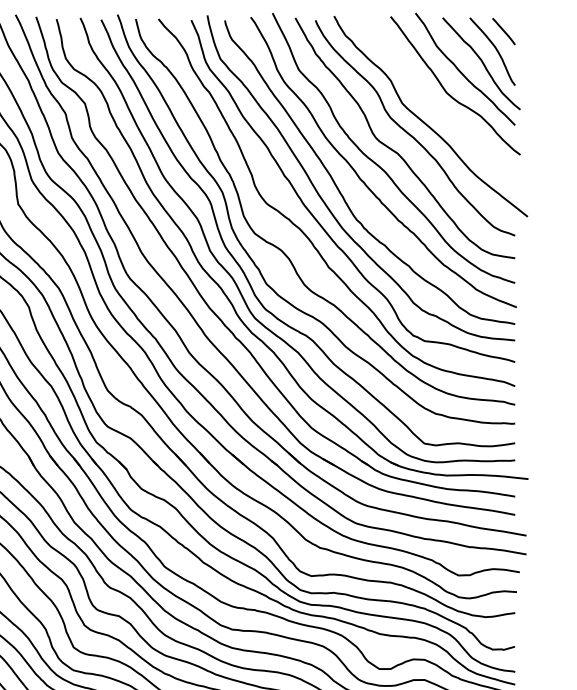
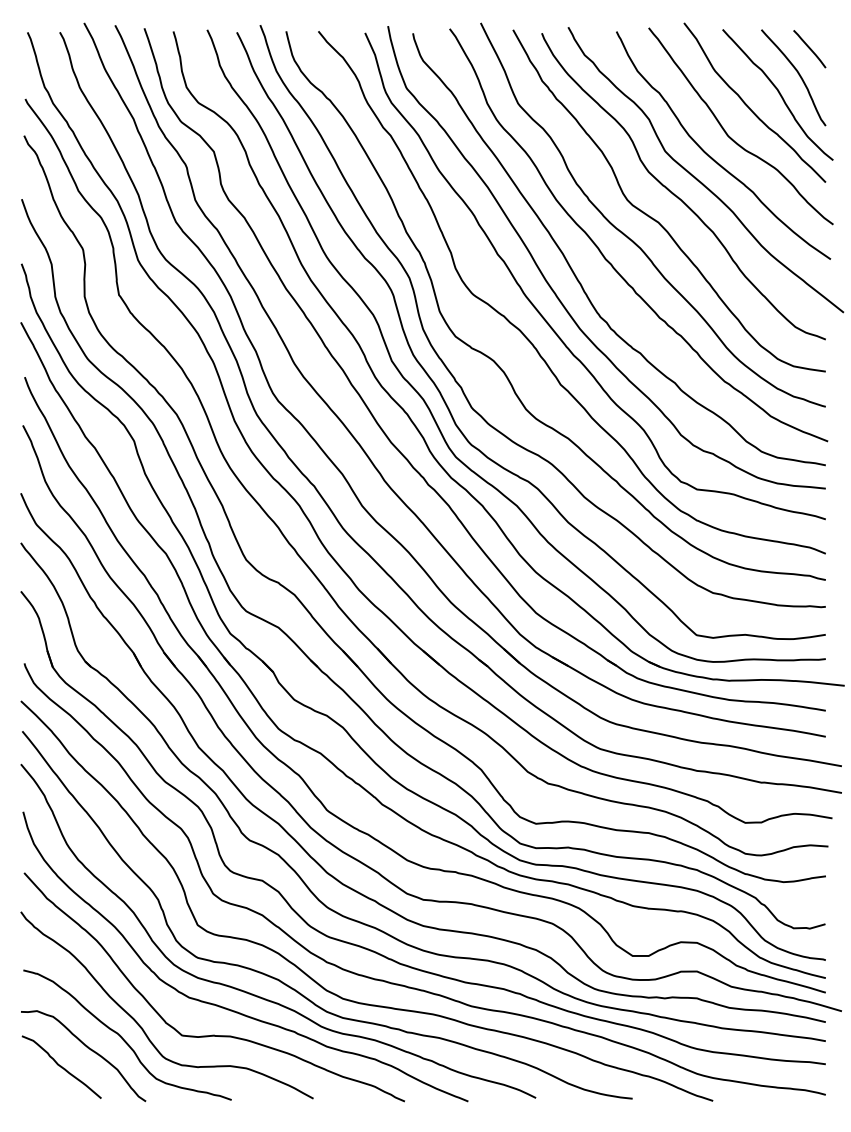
curve: (434, 107) -> (711, 156), added

